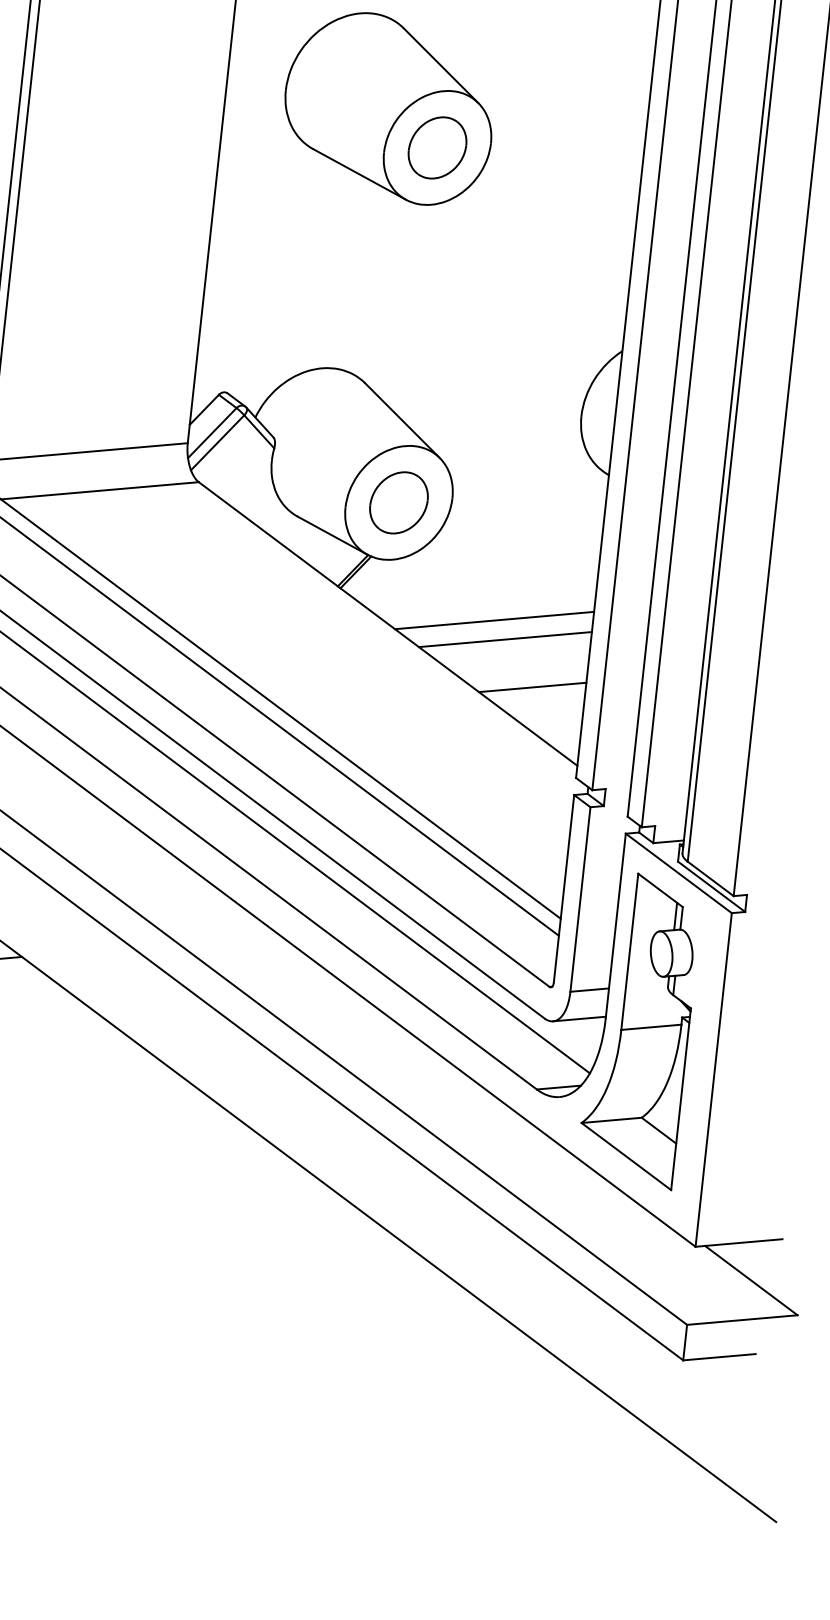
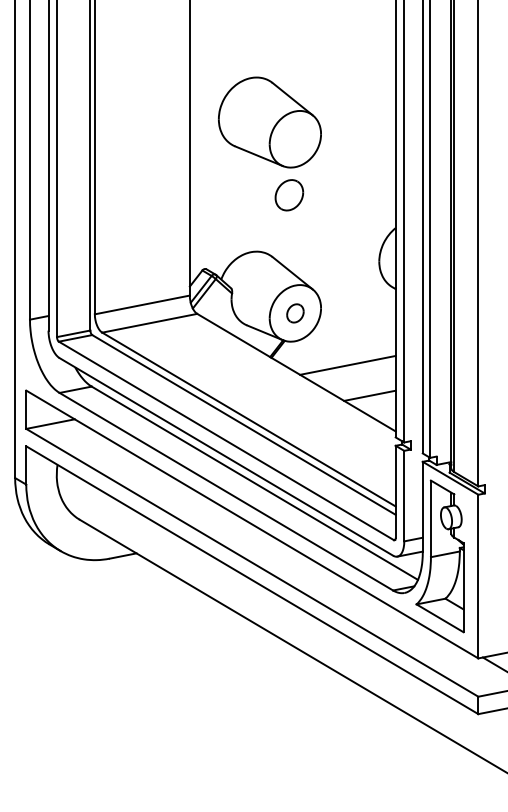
part: (437, 148) -> (289, 195), moved
part: (399, 503) -> (295, 313), size x0.6
line: (504, 638) -> (353, 373), removed

